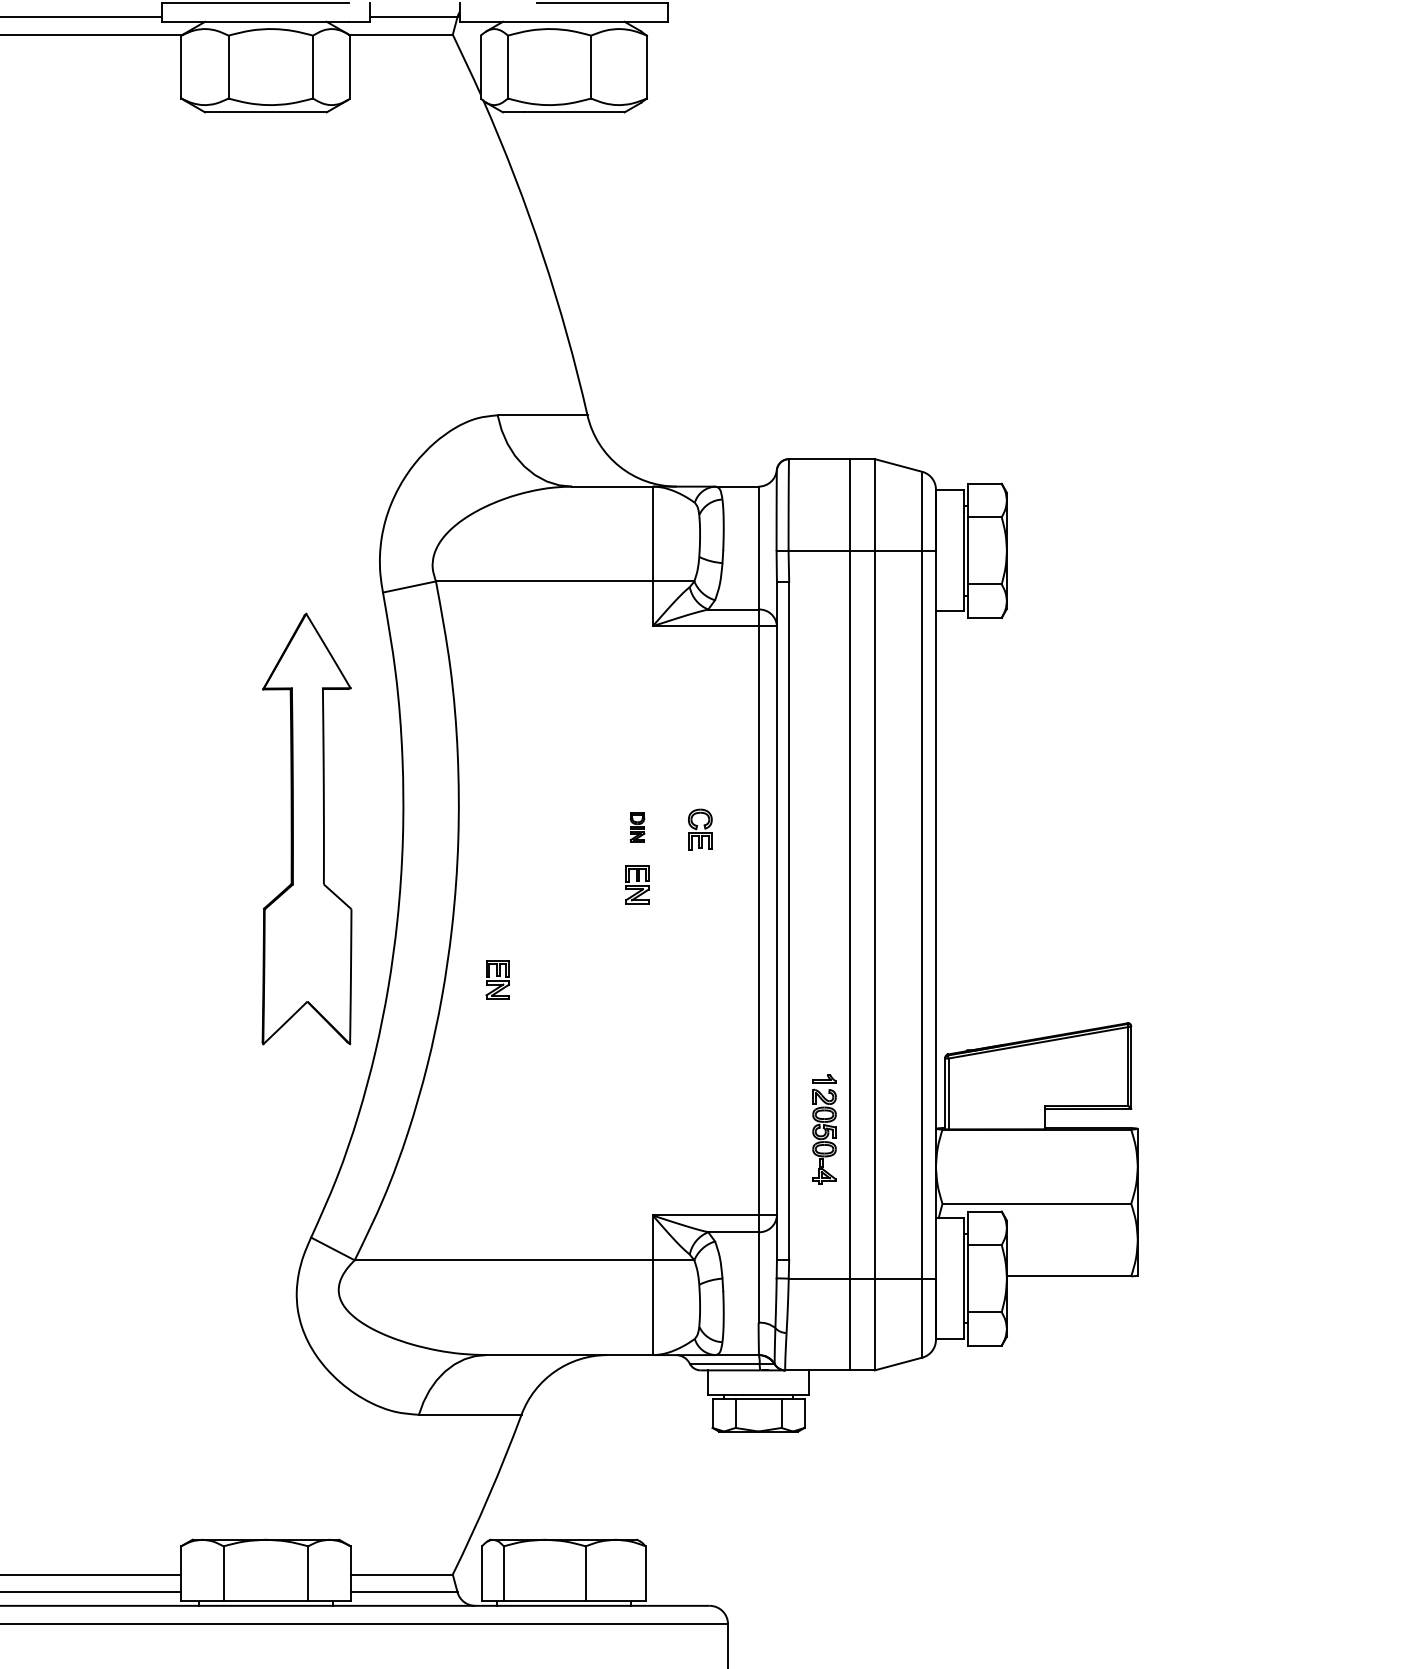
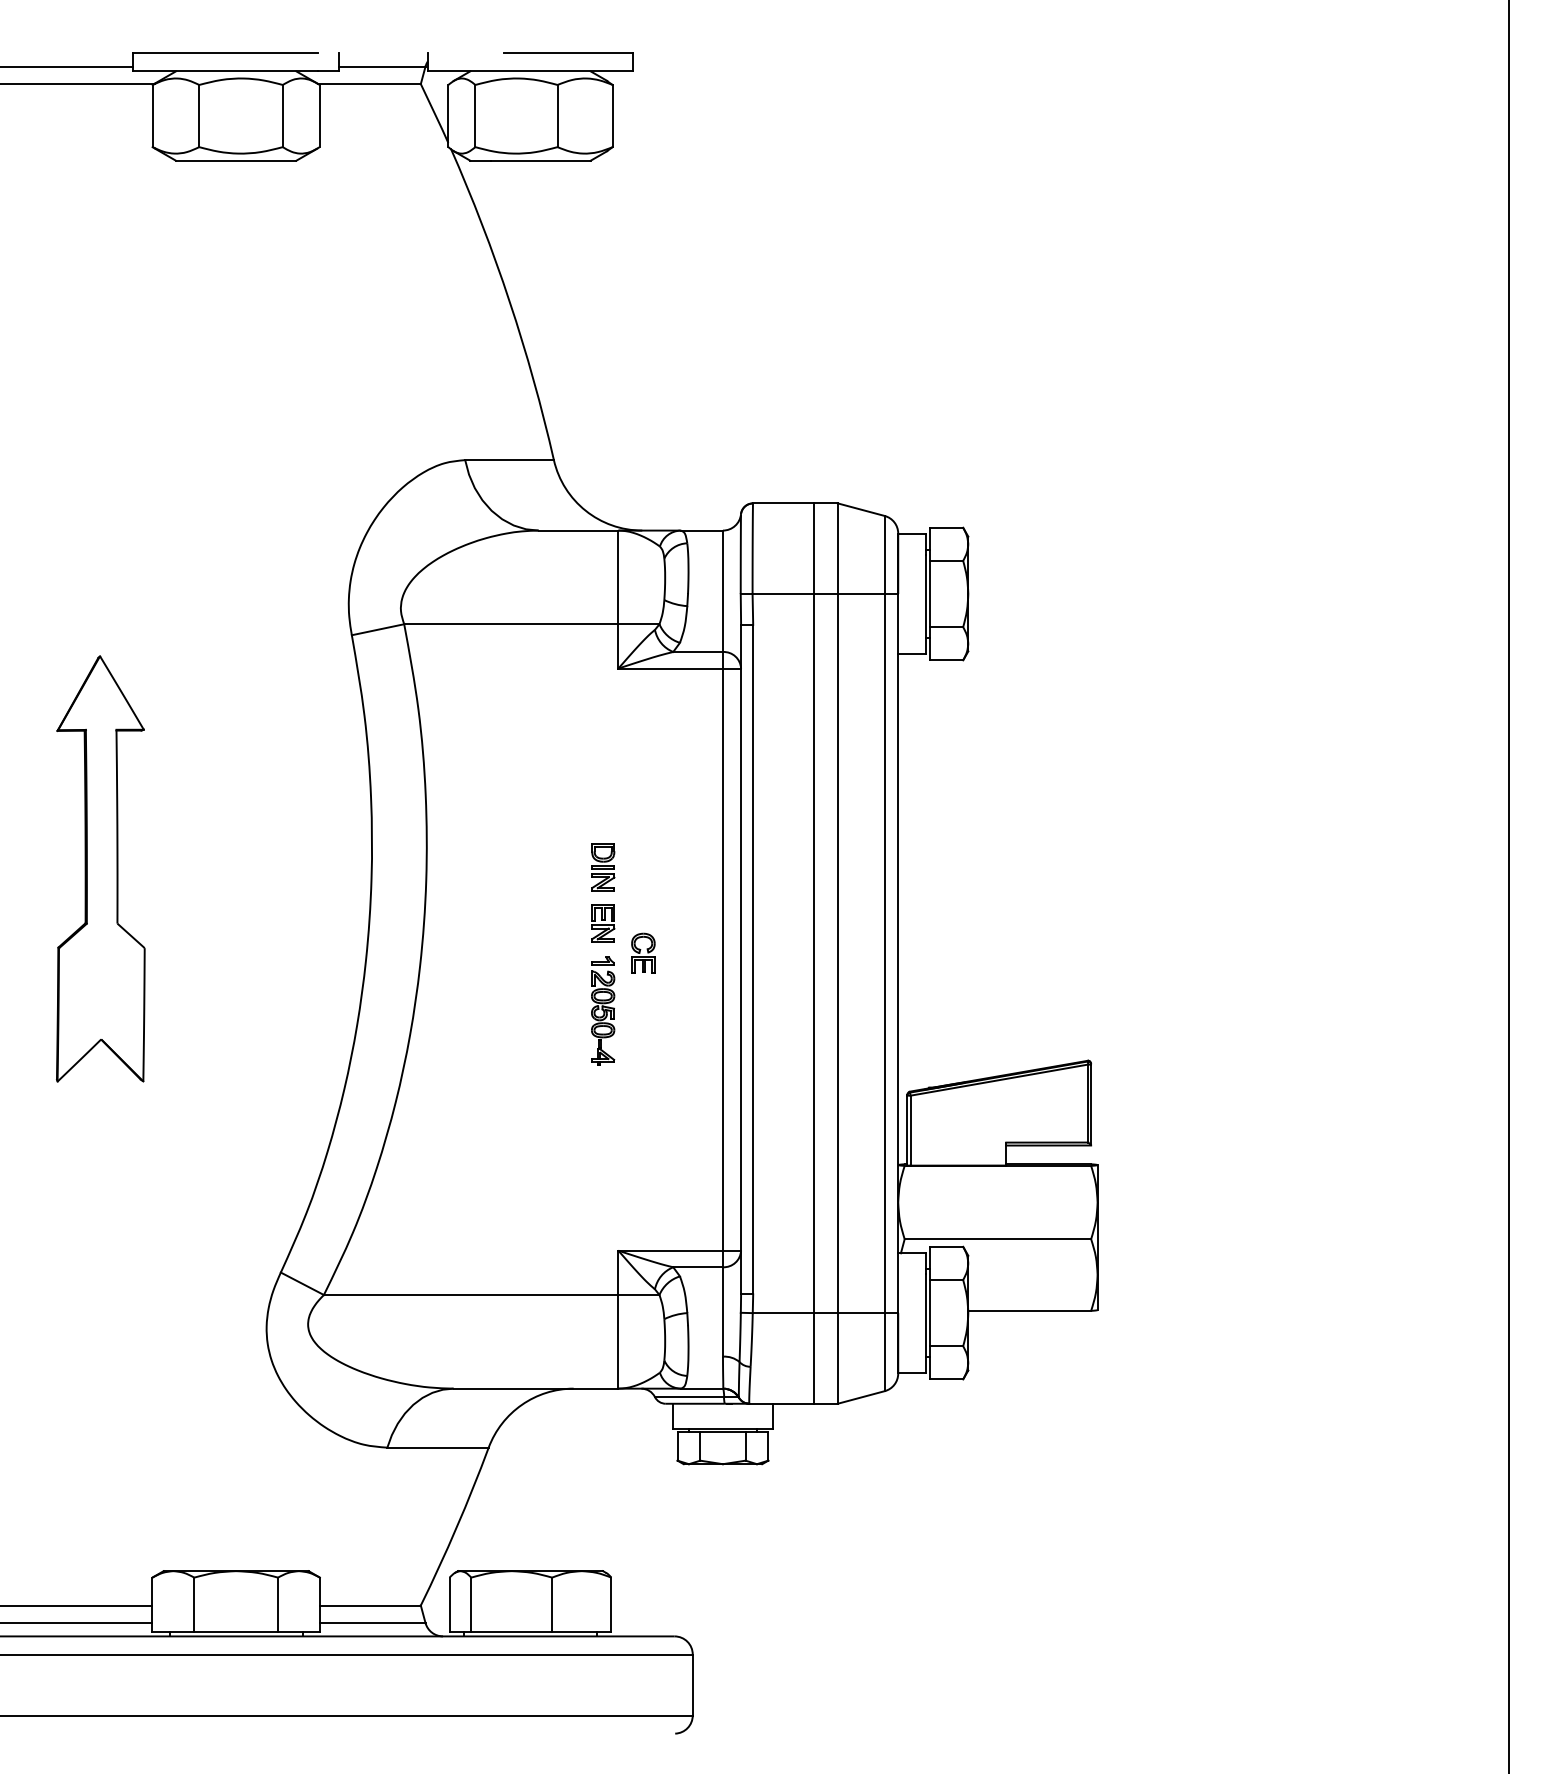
part: (637, 827) -> (603, 867), size x1.67
part: (306, 828) -> (100, 868), moved
part: (700, 828) -> (643, 952), moved
part: (498, 979) -> (465, 1017), removed
part: (824, 1129) -> (603, 1010), moved

